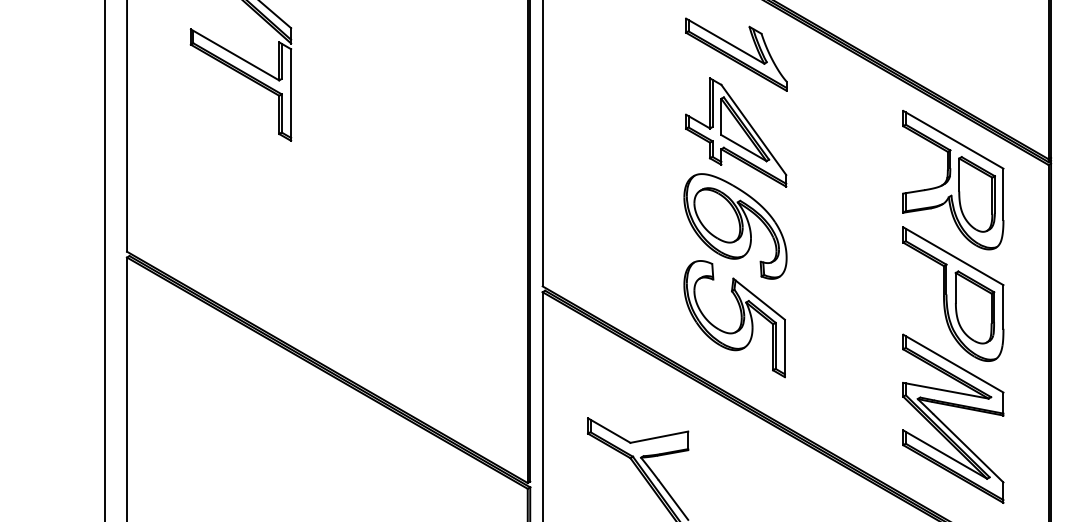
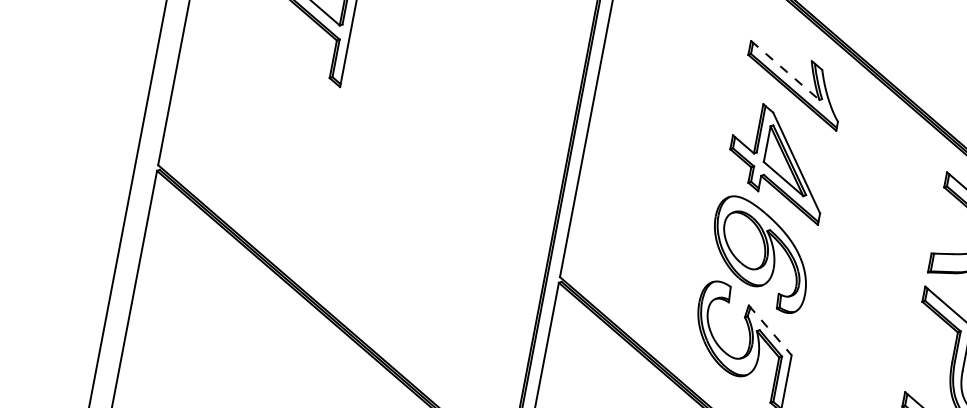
line: (725, 41) -> (785, 70), solid -> dashed
line: (759, 299) -> (770, 330), solid -> dashed

